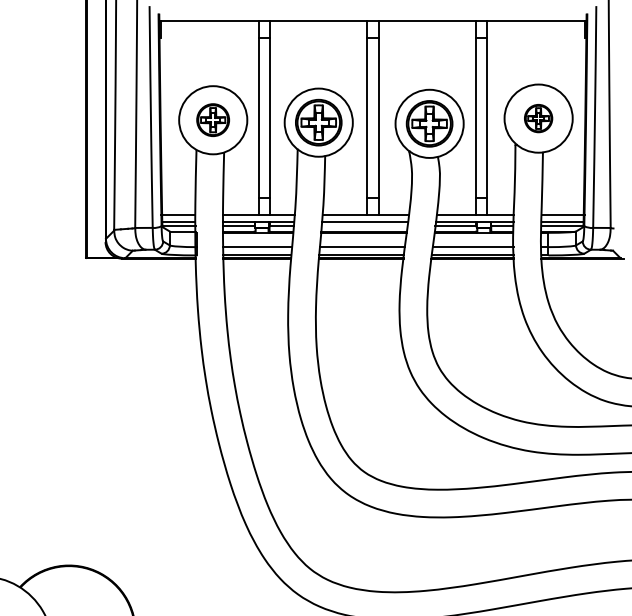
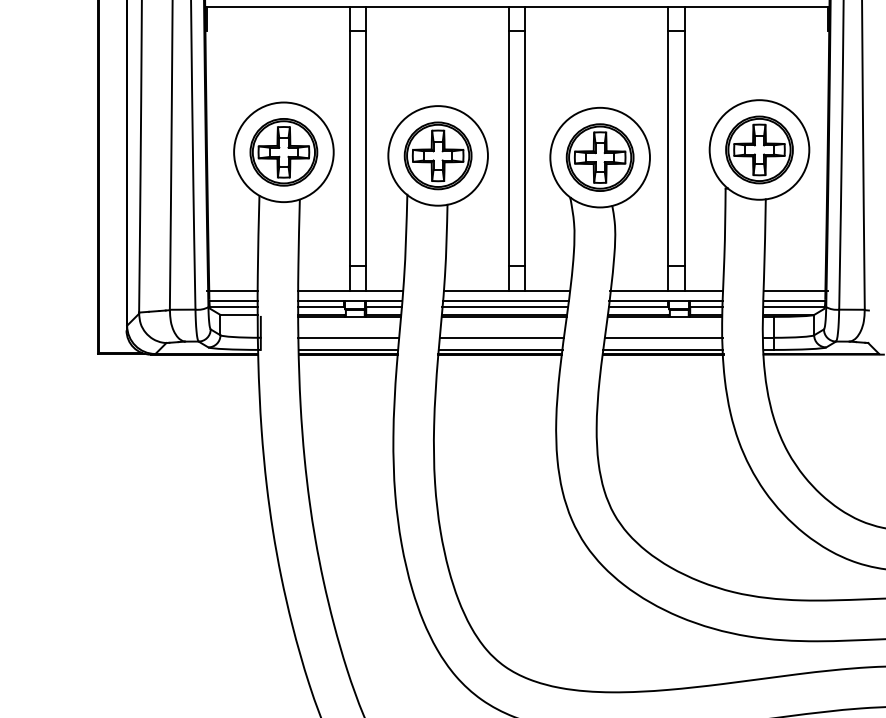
part: (538, 118) -> (759, 149), size x1.67
part: (212, 119) -> (282, 151), size x1.43
line: (364, 225) -> (504, 306), added

